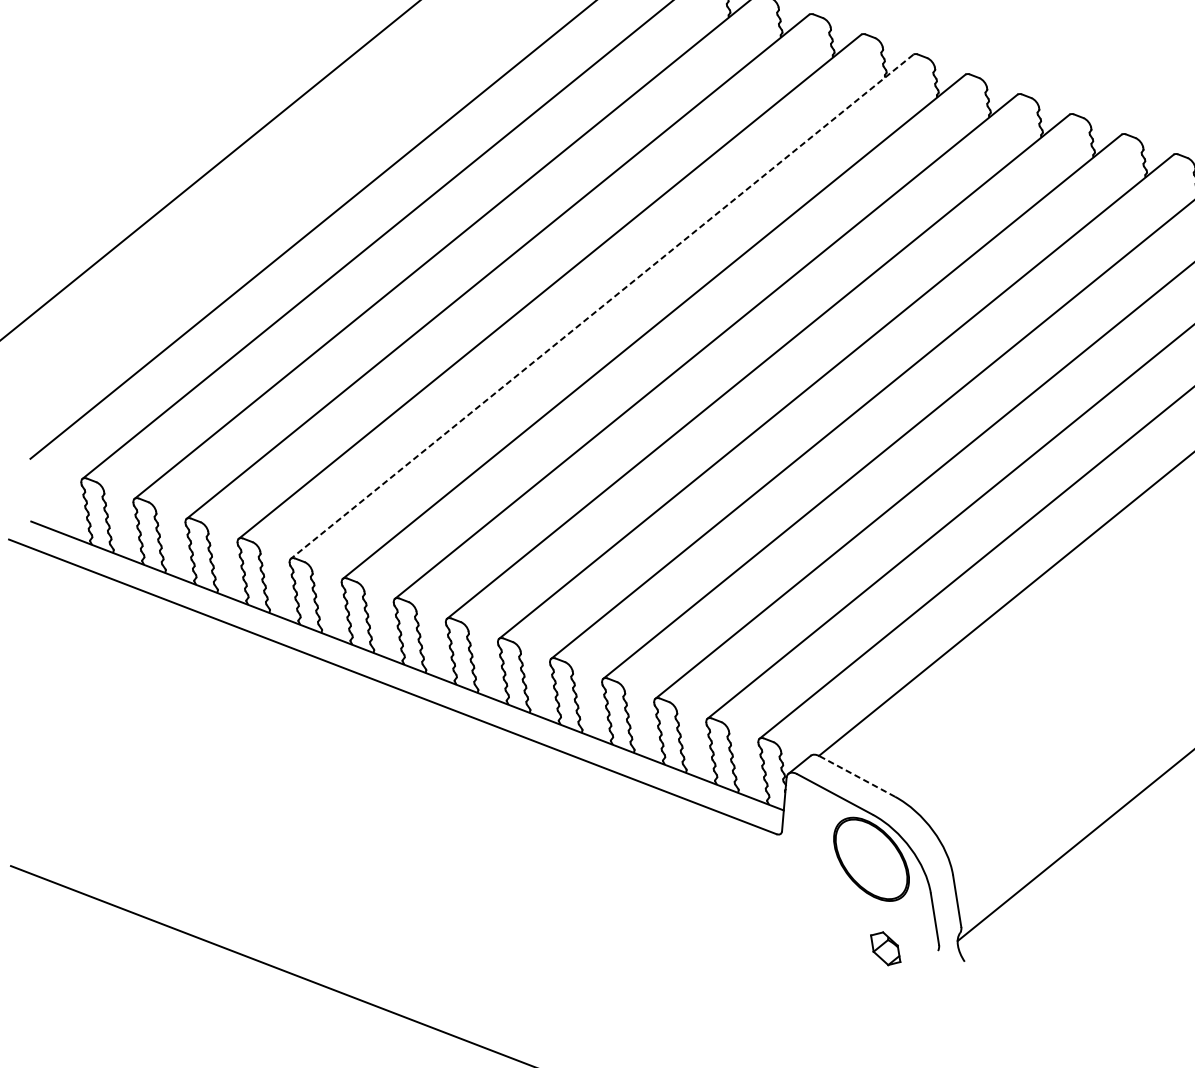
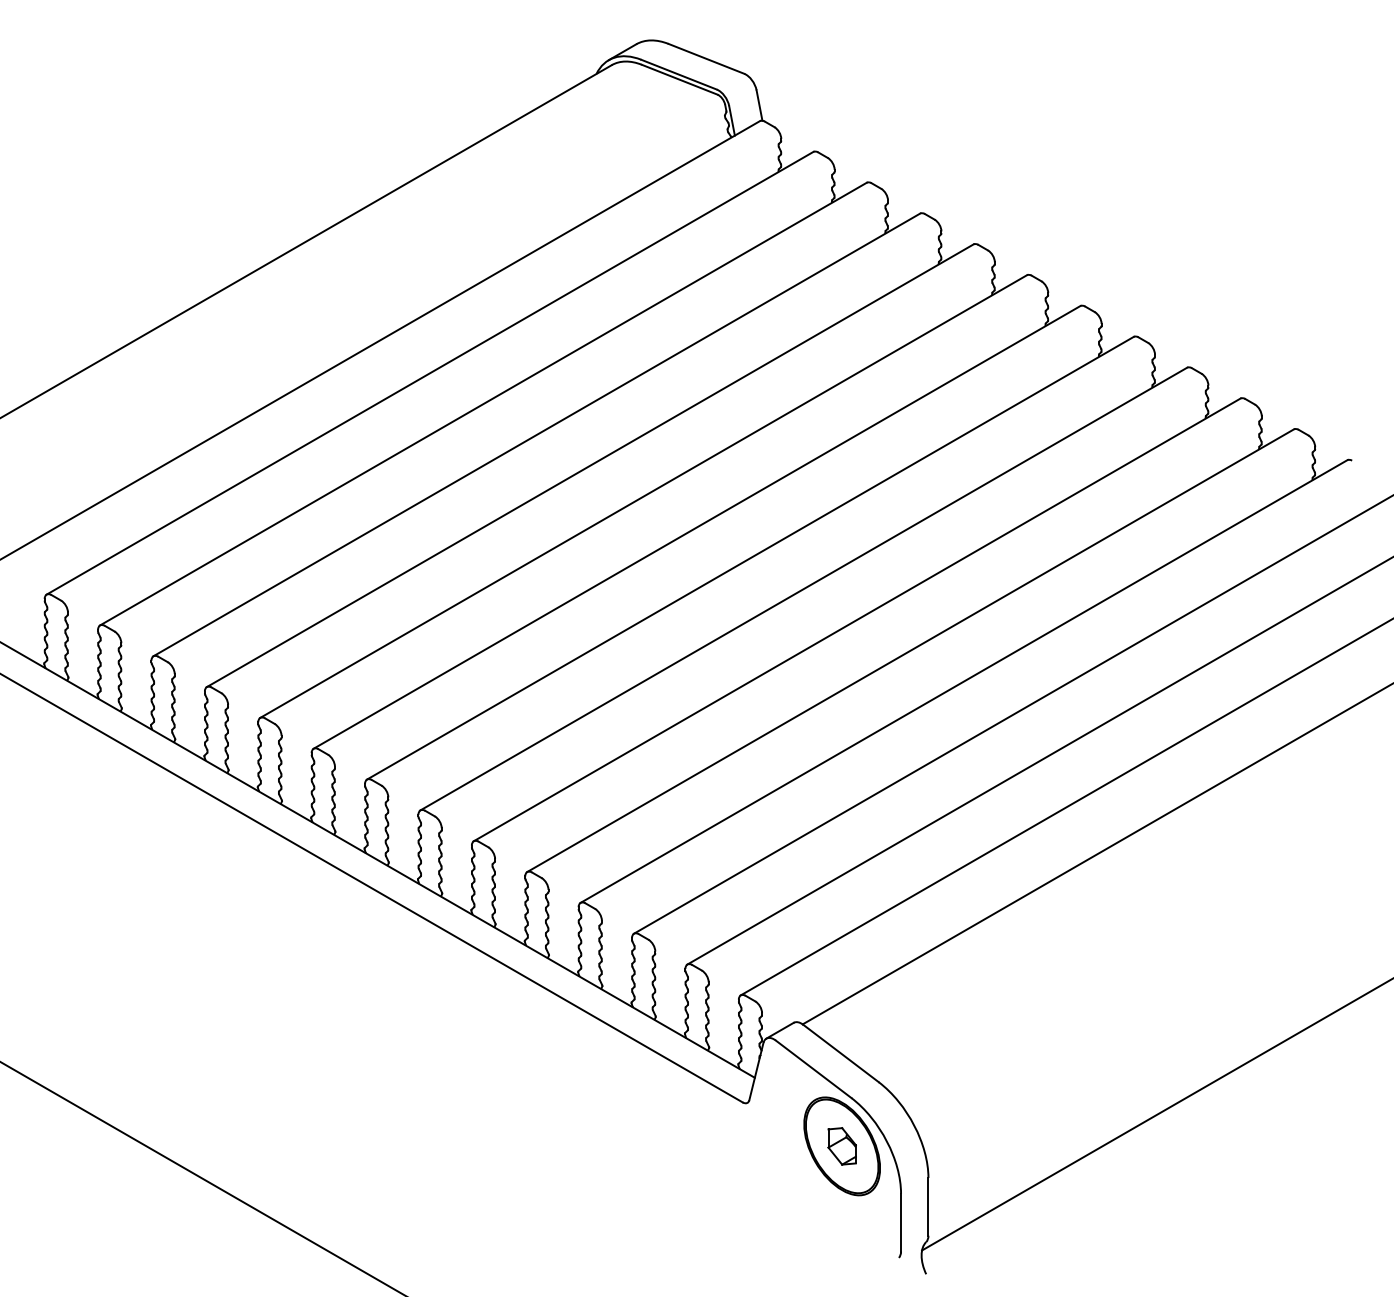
line: (602, 306) -> (643, 496), dashed -> solid
line: (857, 776) -> (841, 1053), dashed -> solid
part: (885, 948) -> (841, 1146), moved

